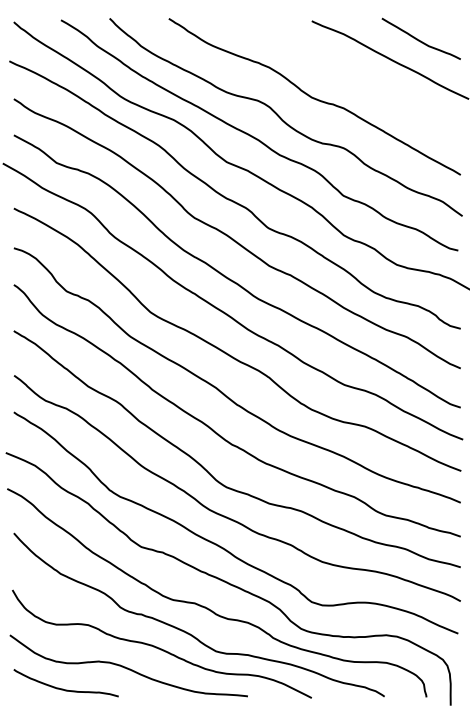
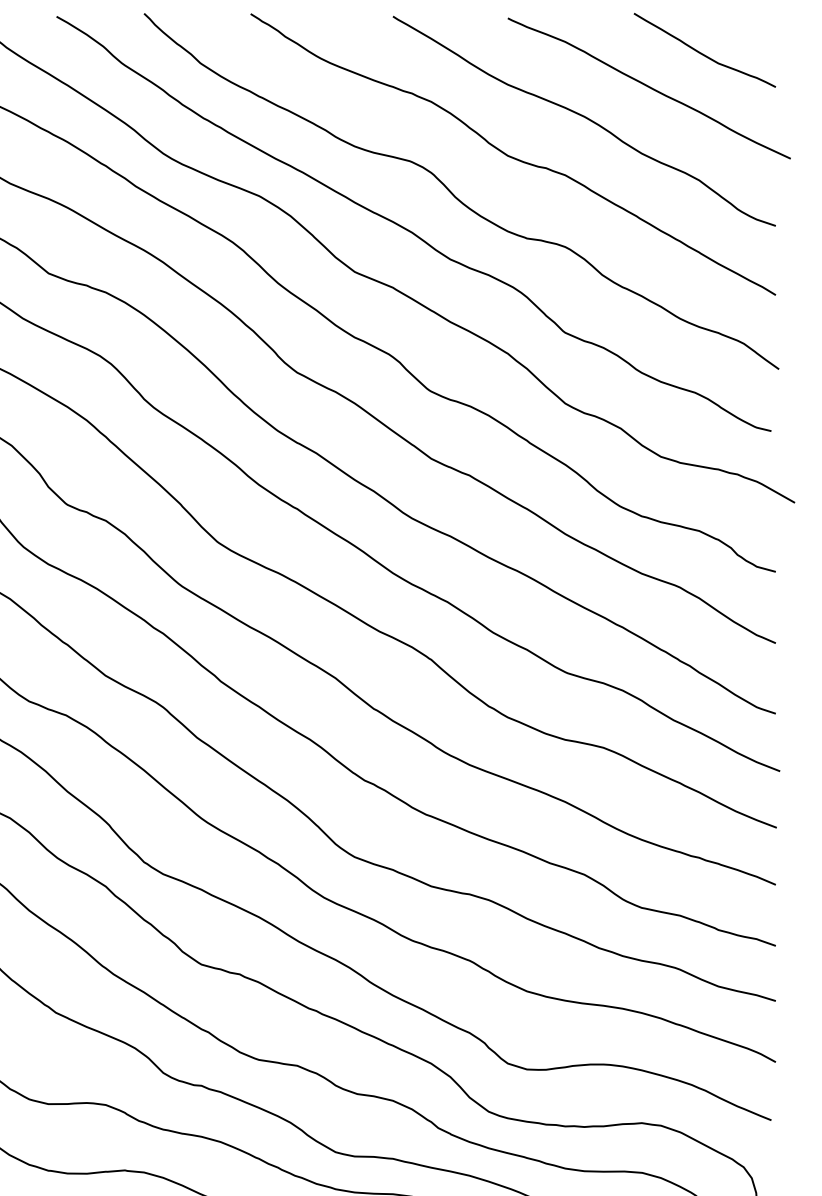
curve: (353, 76) -> (582, 117), added

